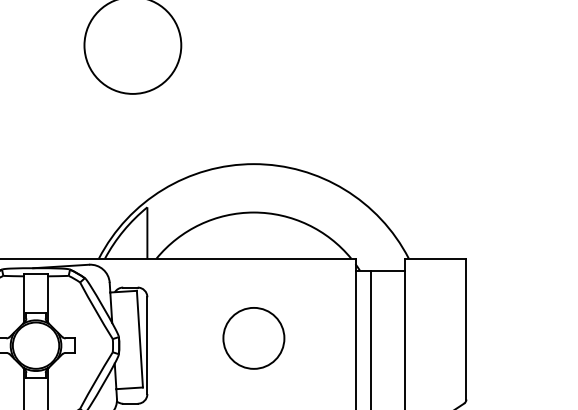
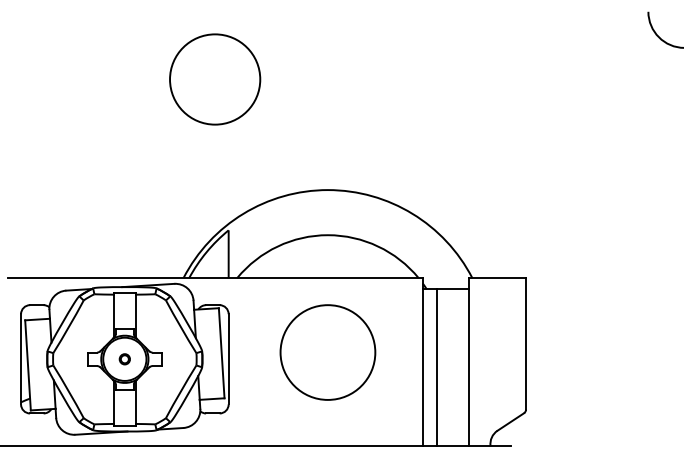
circle: (253, 338) -> (327, 352), size x1.67
part: (35, 345) -> (124, 359), added

